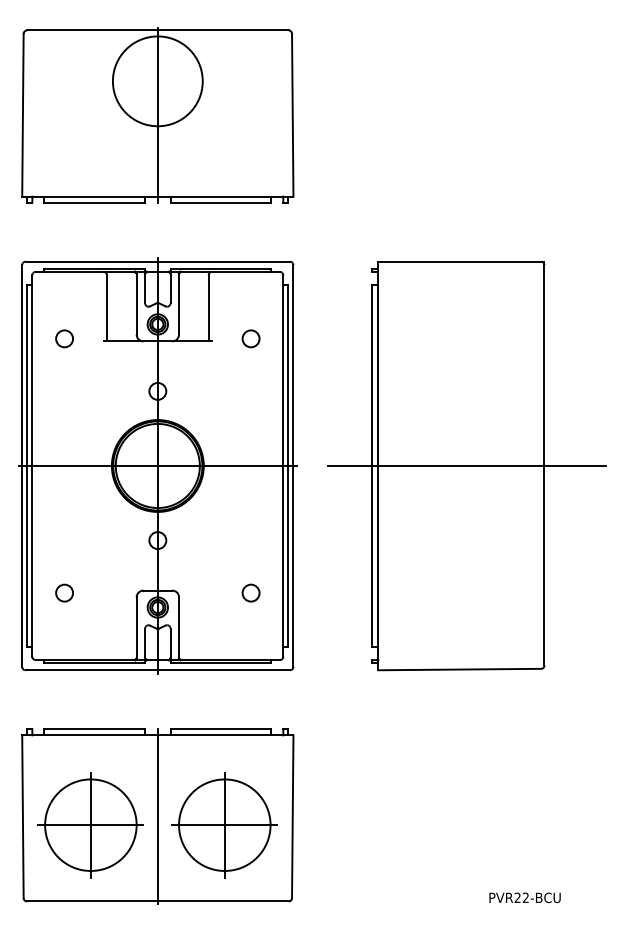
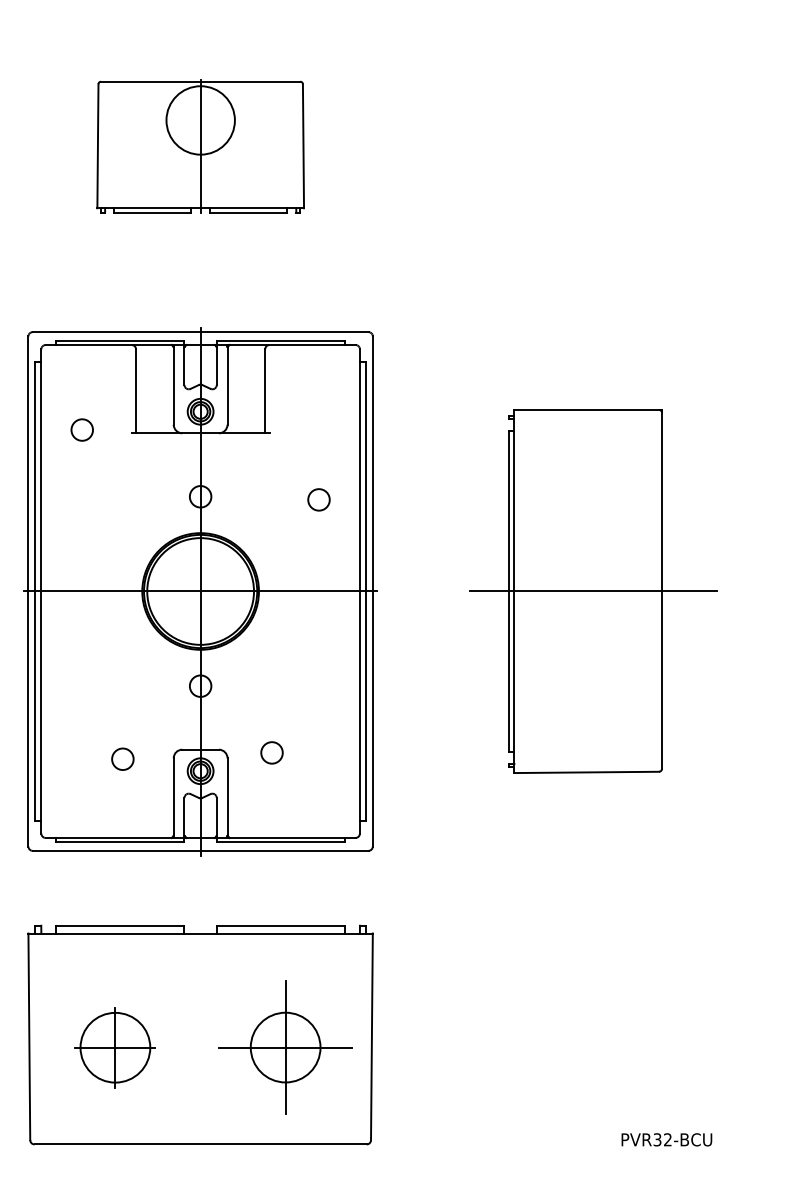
part: (157, 115) -> (200, 146), size x0.6
circle: (250, 338) -> (318, 499), moved
part: (466, 465) -> (592, 590), size x0.7
circle: (64, 592) -> (122, 758), moved
circle: (250, 592) -> (271, 752), moved
line: (157, 816) -> (200, 1036), removed
circle: (224, 824) -> (285, 1046), size x0.6
part: (90, 825) -> (115, 1047), size x0.6
text: (517, 898) -> (657, 1140), PVR22-BCU -> PVR32-BCU

